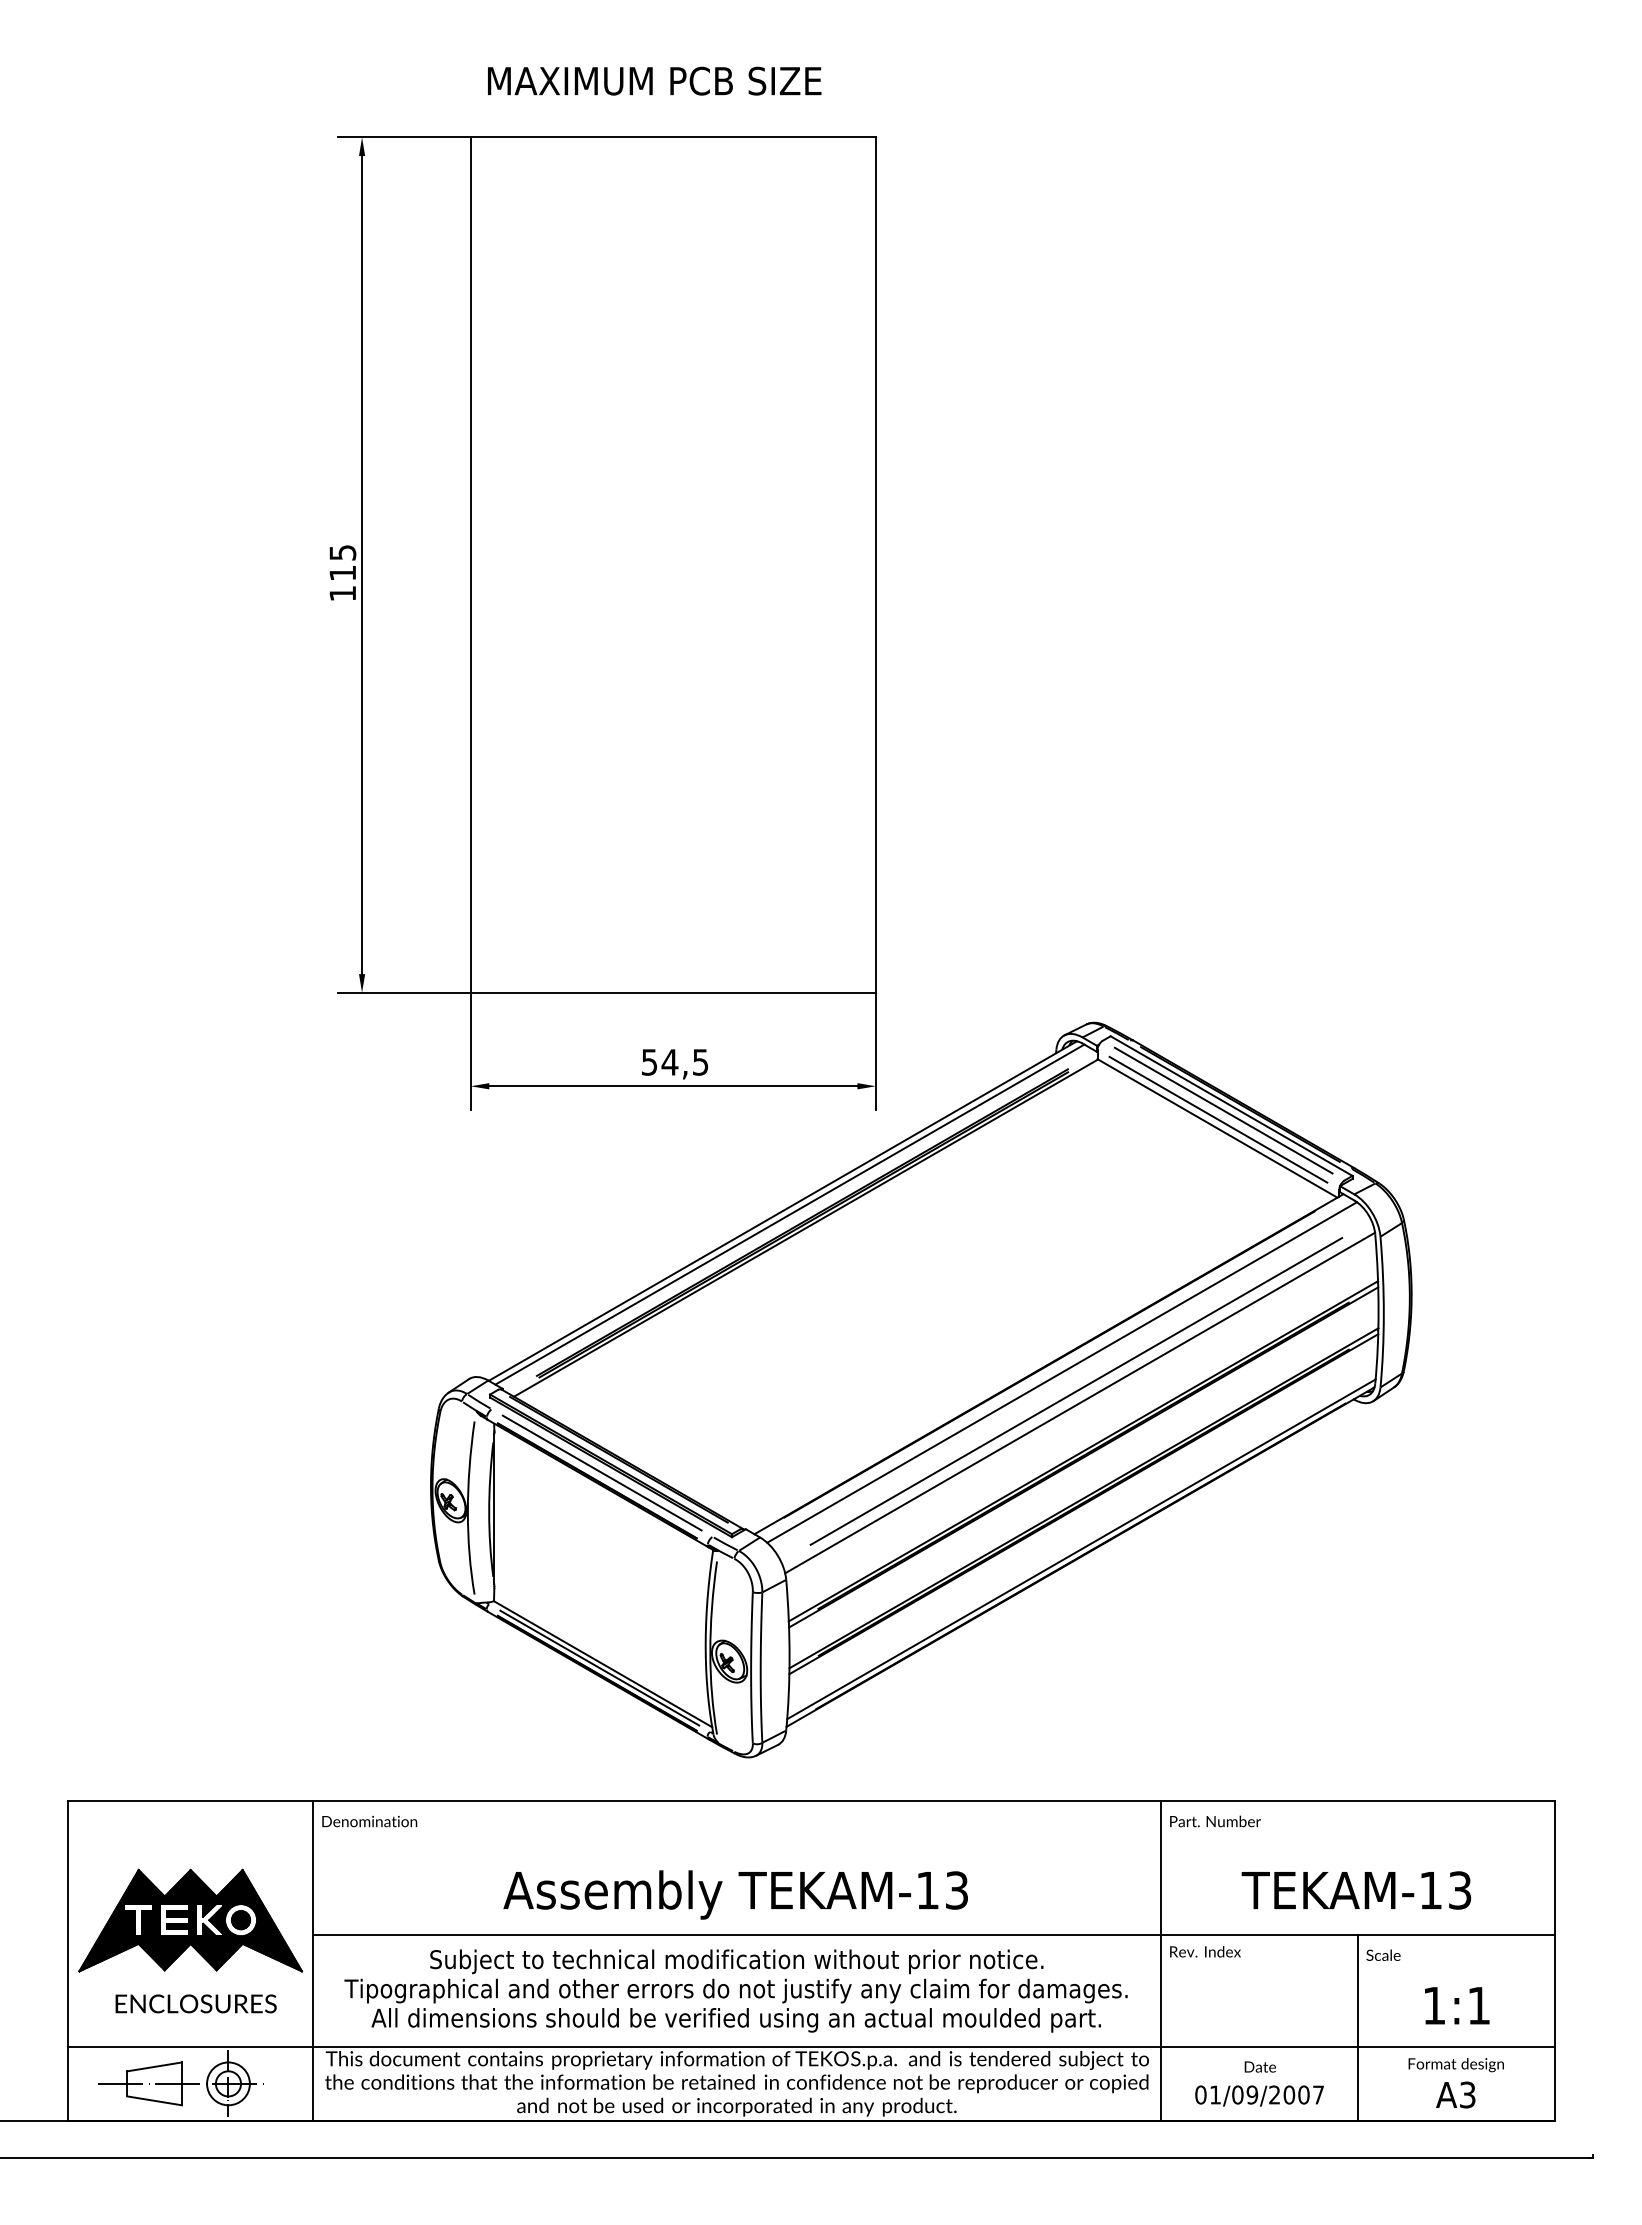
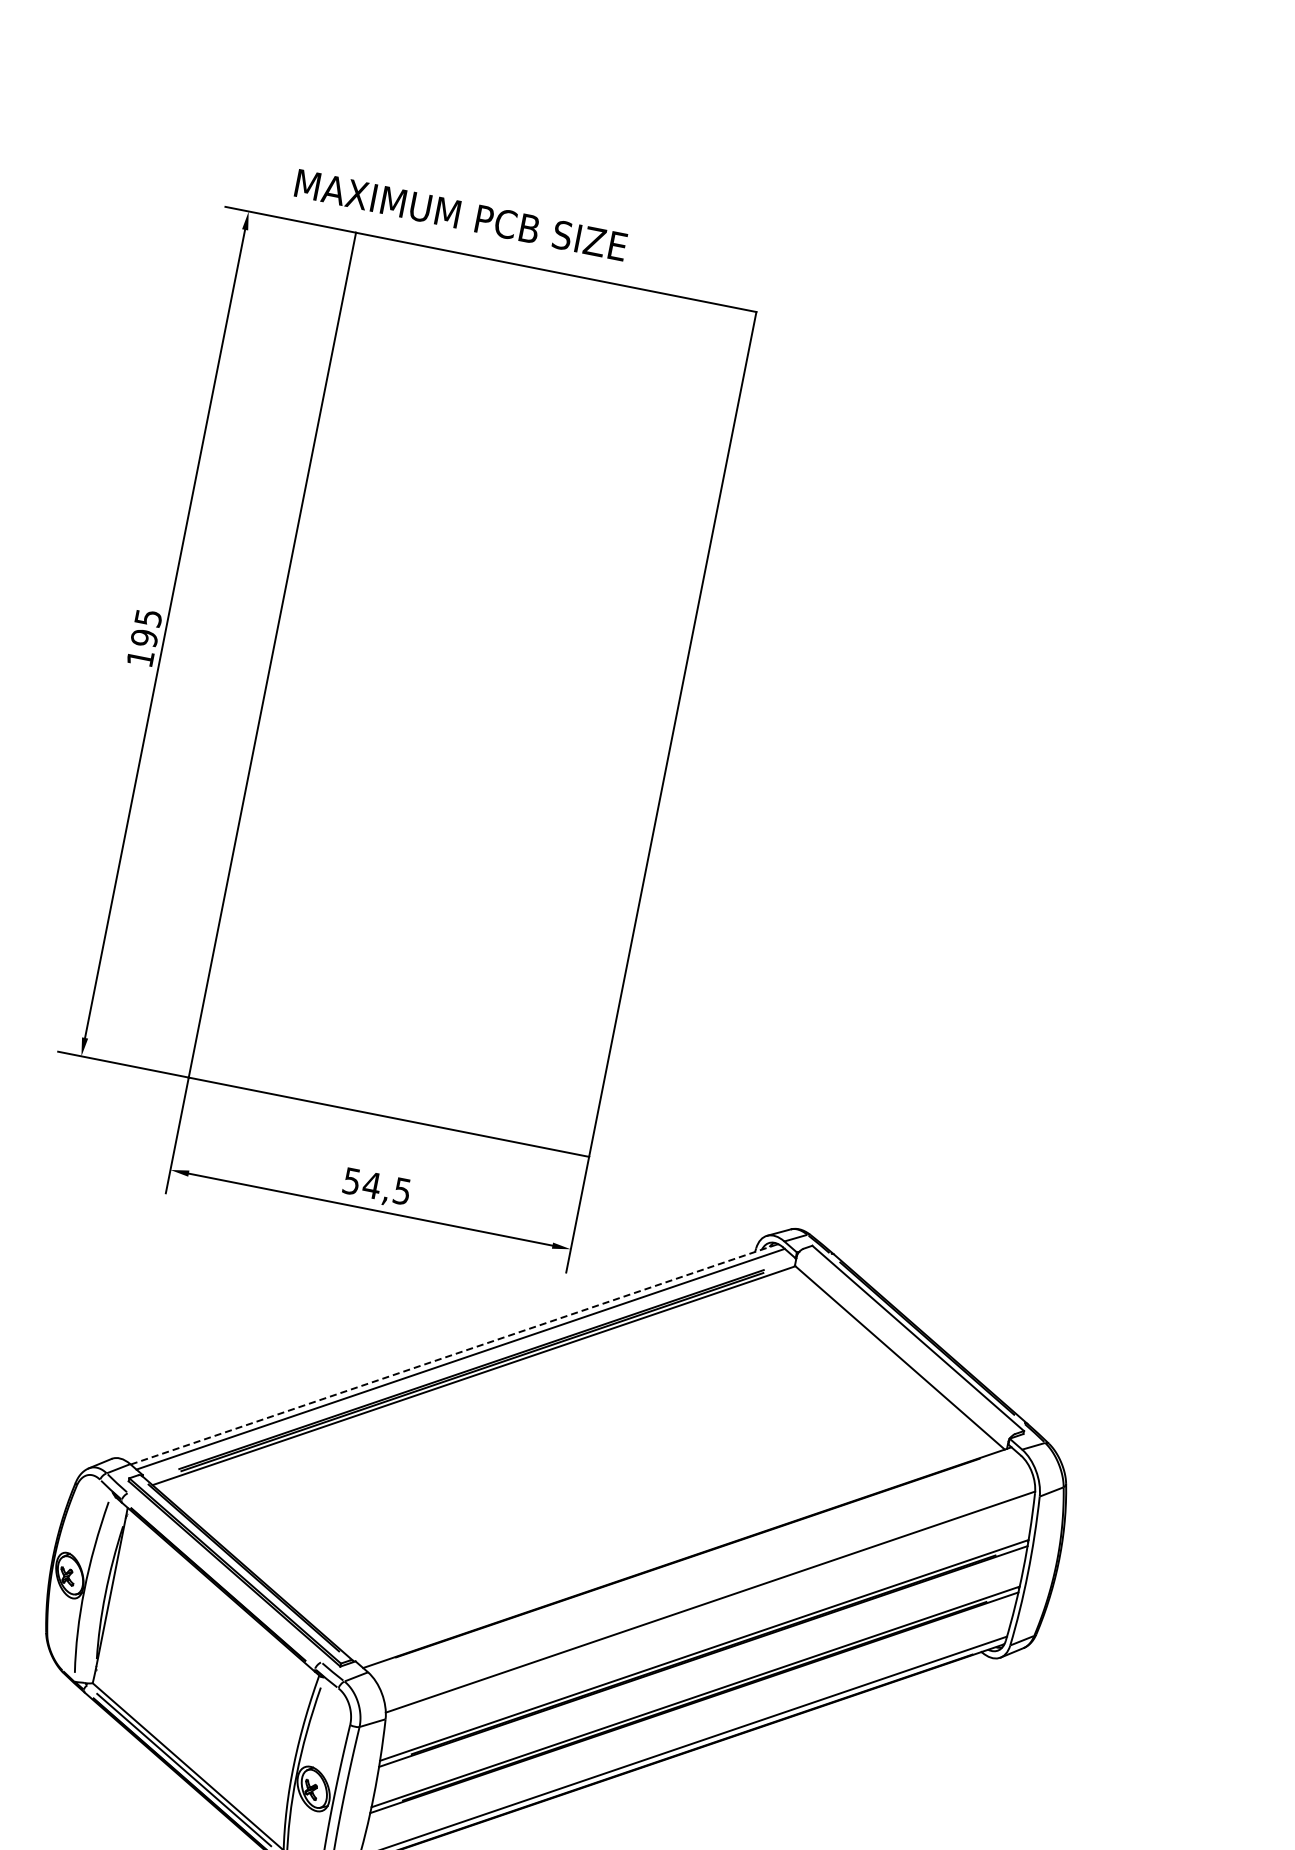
text: (654, 80) -> (461, 214), moved
text: (342, 573) -> (144, 638), 115 -> 195
line: (1223, 1110) -> (909, 1341), removed
line: (1218, 1119) -> (902, 1349), removed
line: (782, 1211) -> (453, 1354), solid -> dashed
line: (1062, 1372) -> (699, 1568), removed
line: (1076, 1391) -> (709, 1590), removed
line: (601, 1472) -> (224, 1577), removed

